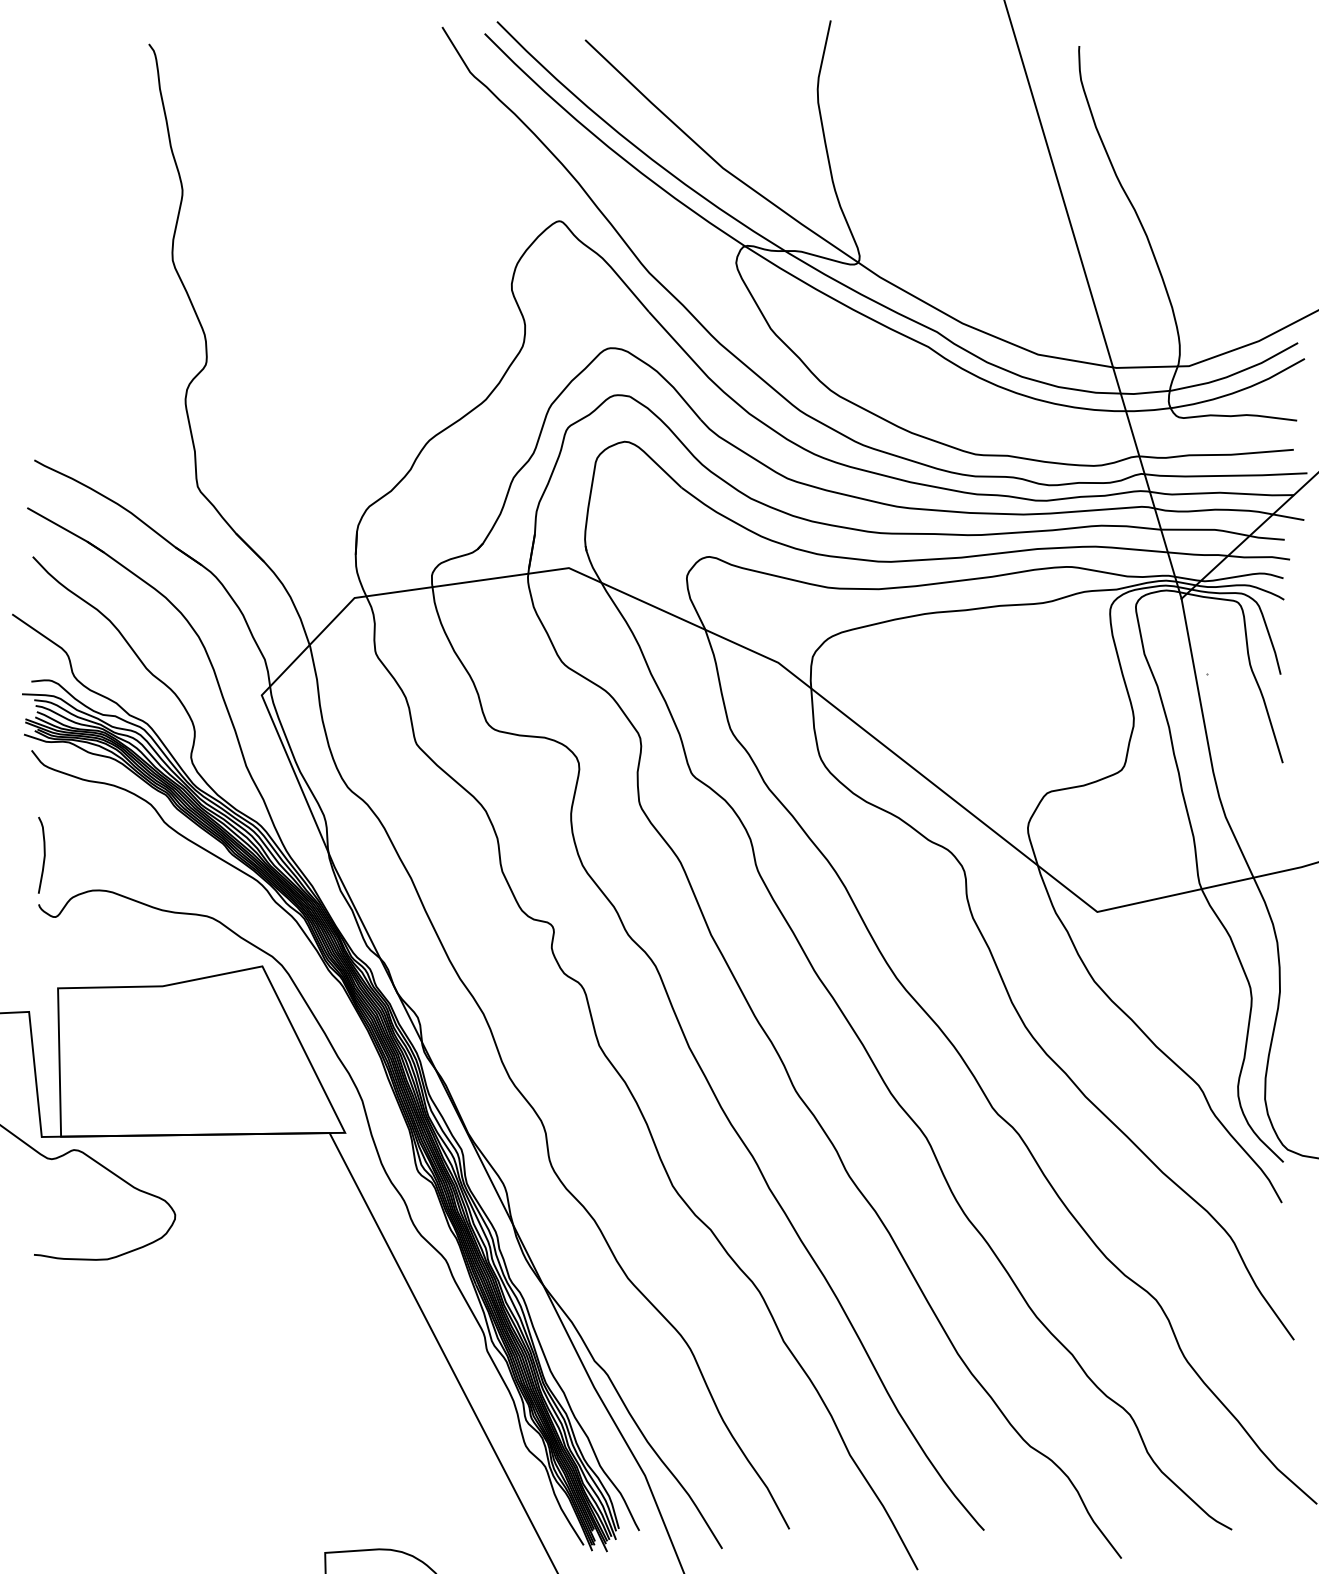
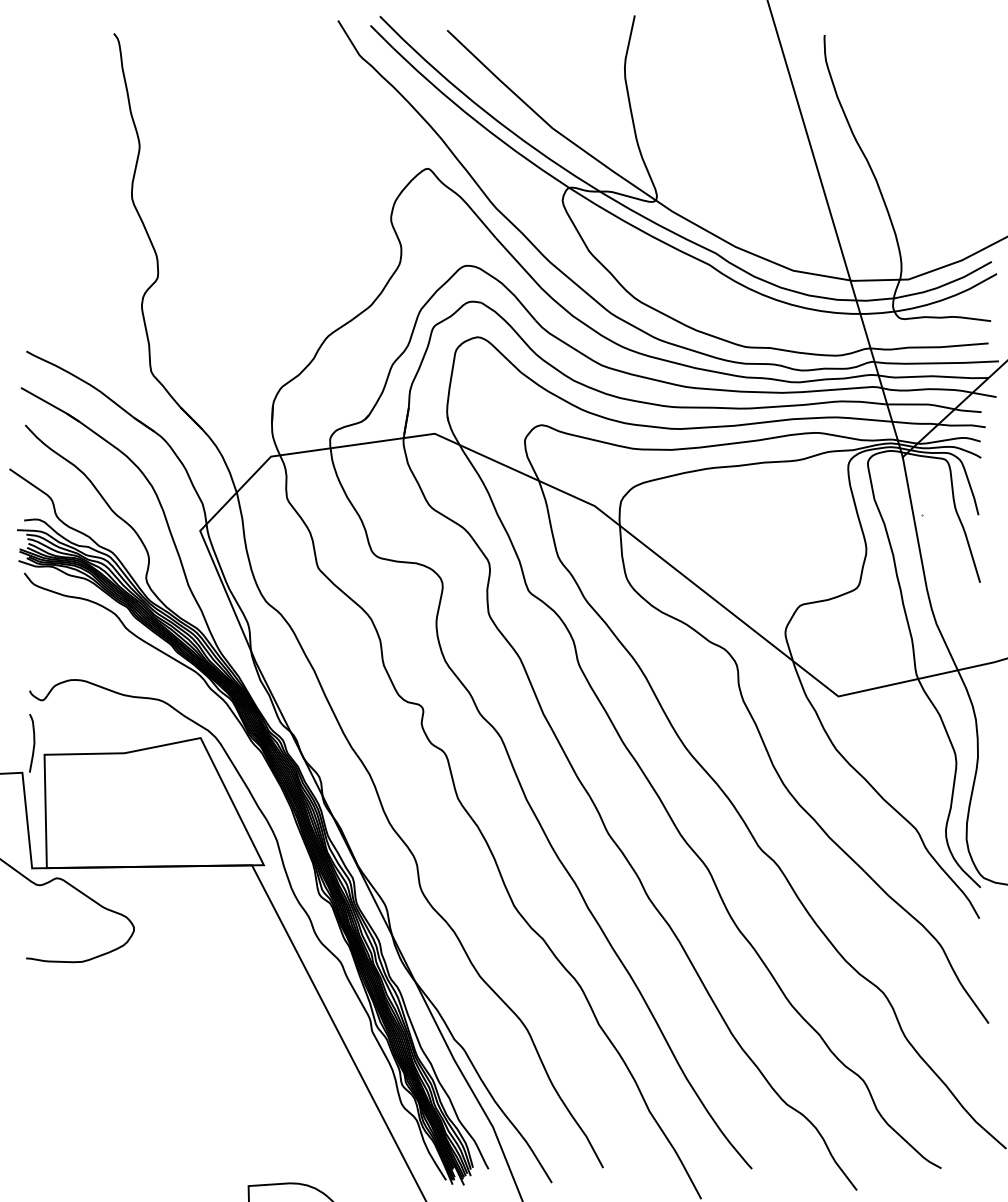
curve: (43, 854) -> (33, 742), moved

